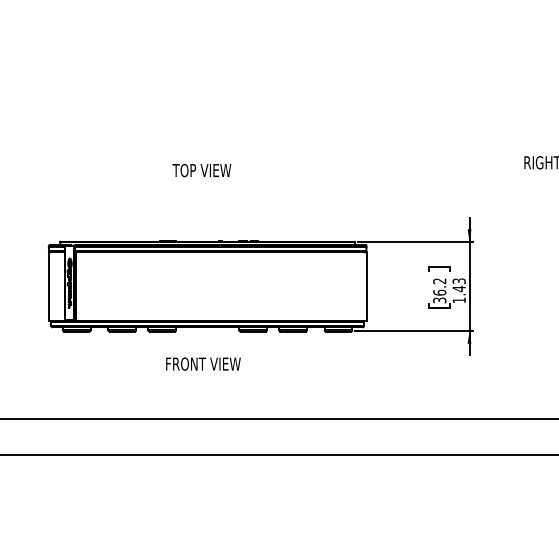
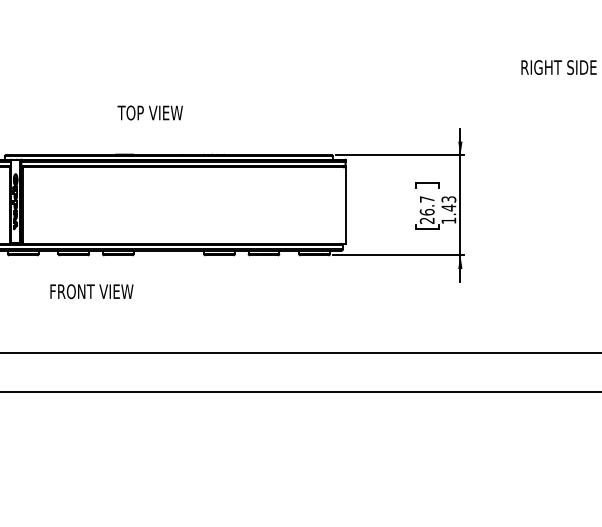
text: (201, 170) -> (149, 112), moved
text: (439, 290) -> (426, 209), 36.2 -> 26.7
text: (203, 363) -> (91, 290), moved

